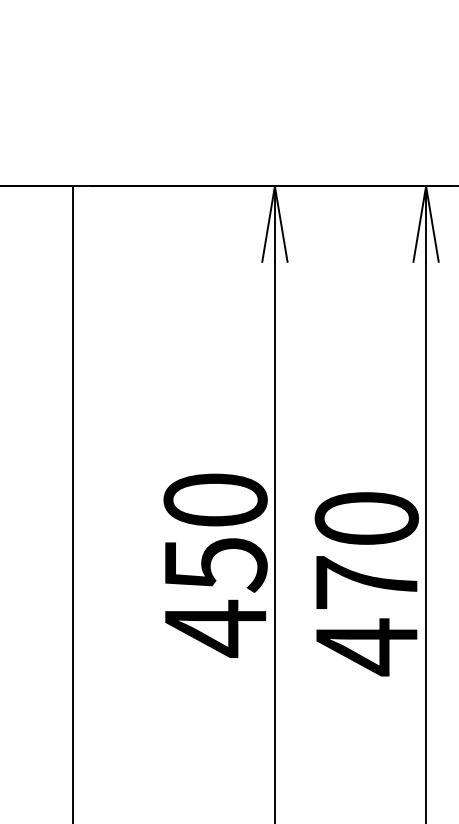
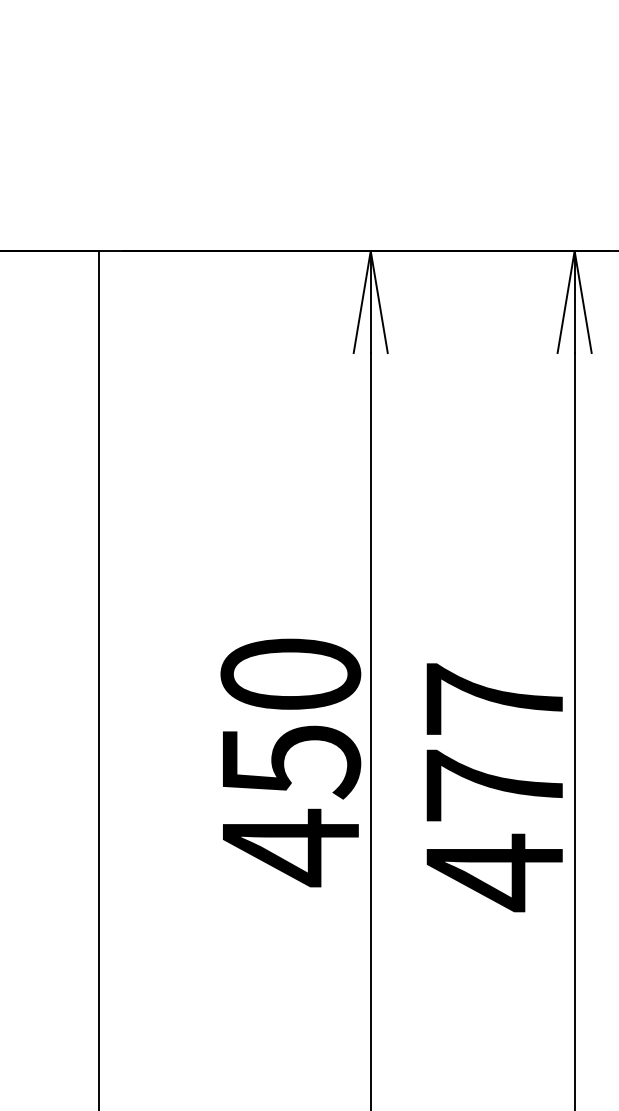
text: (366, 518) -> (494, 699), 470 -> 477

